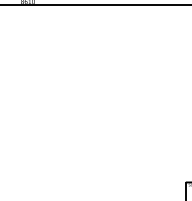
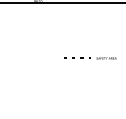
part: (117, 99) -> (90, 58), added

